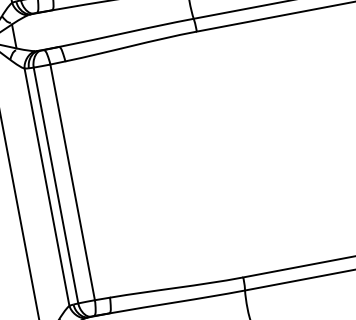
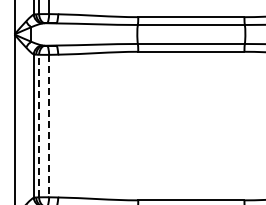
line: (73, 182) -> (49, 126), solid -> dashed
line: (56, 184) -> (39, 125), solid -> dashed

